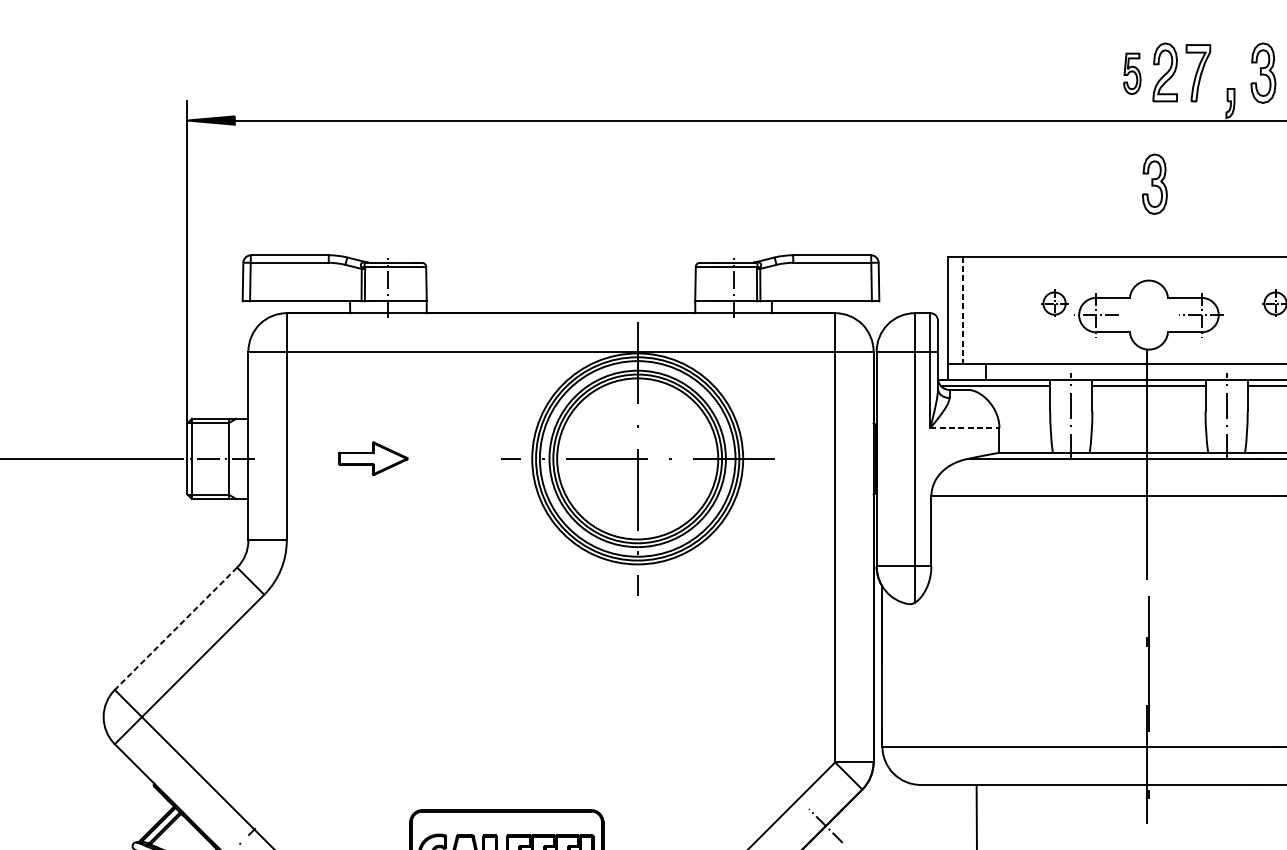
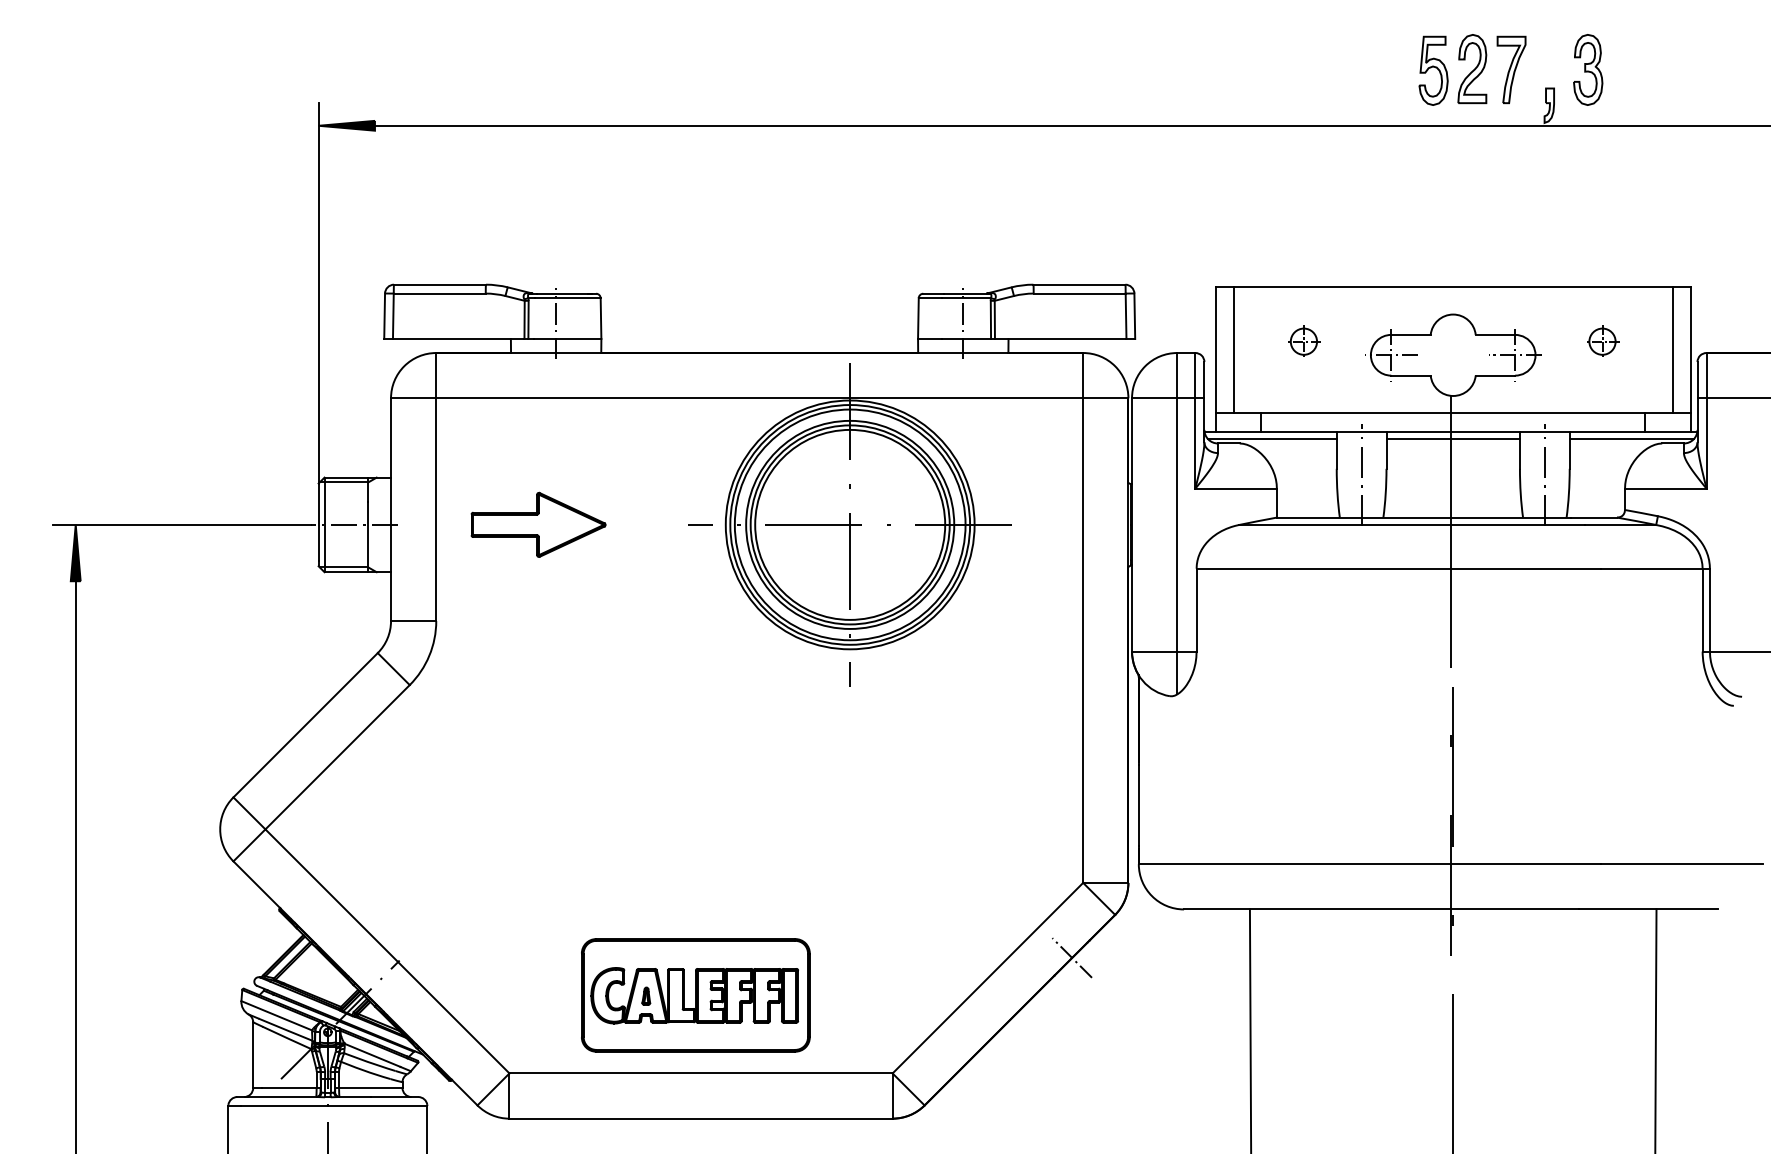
part: (1132, 73) -> (1433, 70), size x1.43
part: (1155, 183) -> (1460, 200), removed
part: (1055, 302) -> (1304, 340), moved
line: (962, 311) -> (1233, 350), dashed -> solid
line: (965, 428) -> (1236, 488), dashed -> solid
part: (373, 458) -> (538, 524), size x1.67
line: (175, 628) -> (305, 725), dashed -> solid

